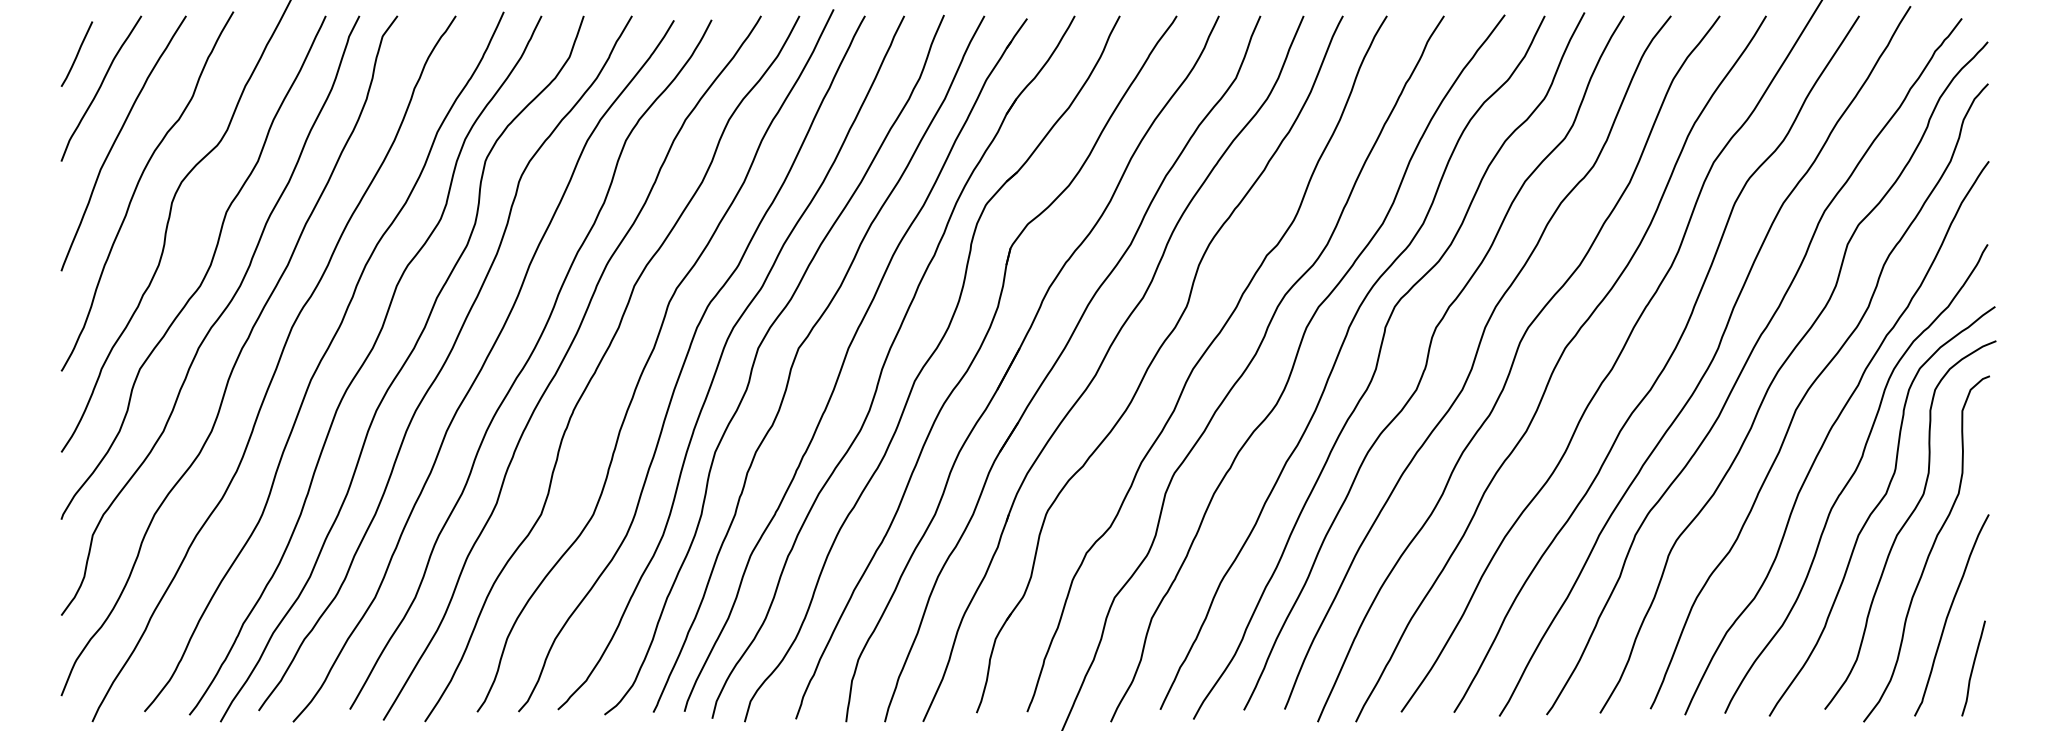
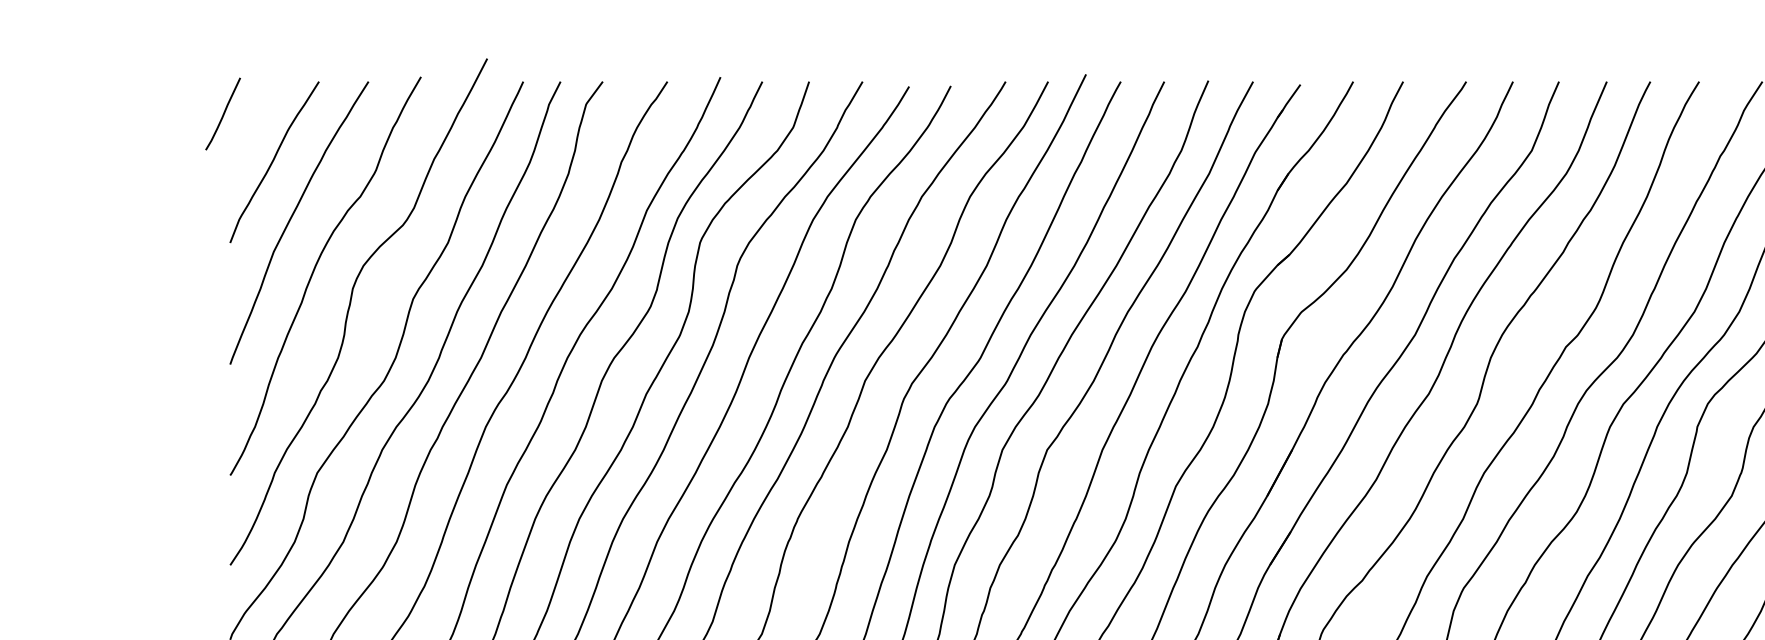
curve: (76, 53) -> (222, 113), moved

